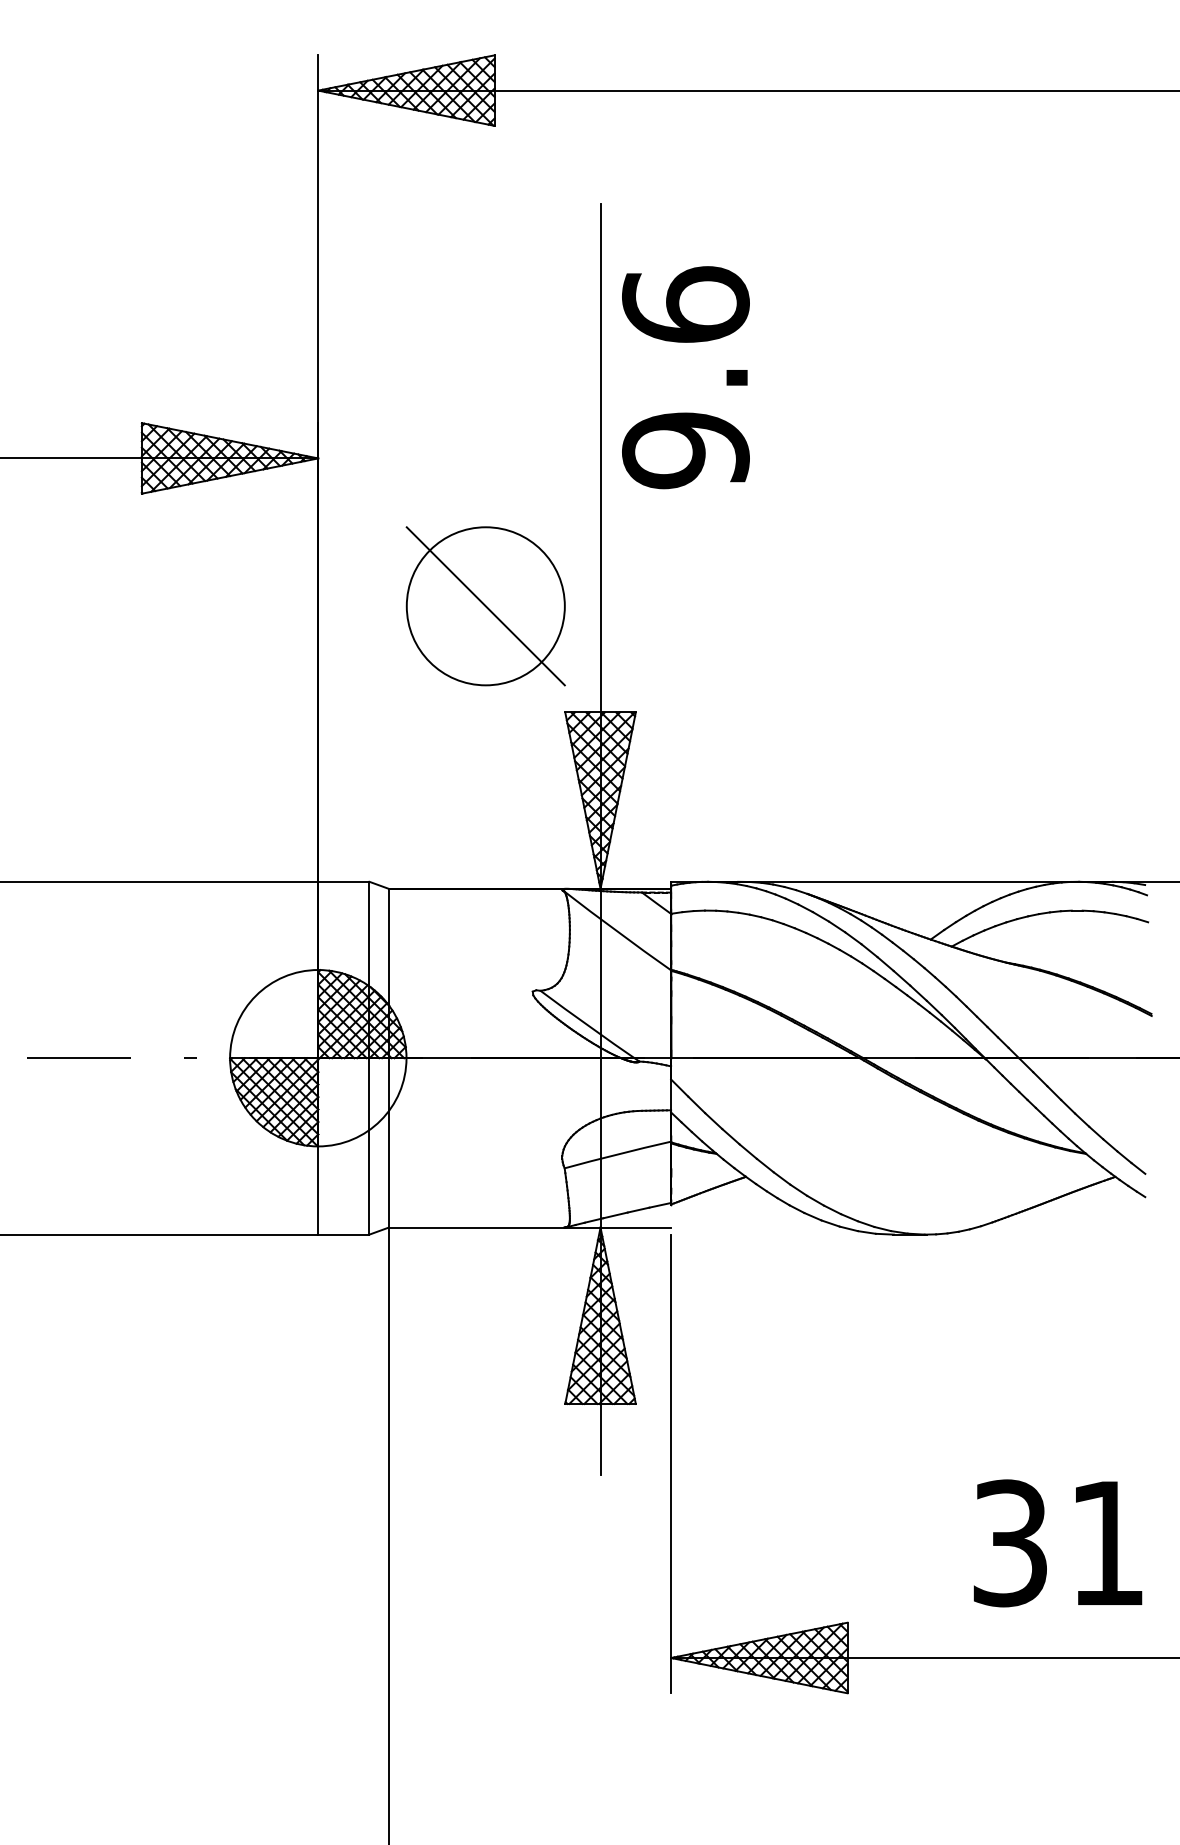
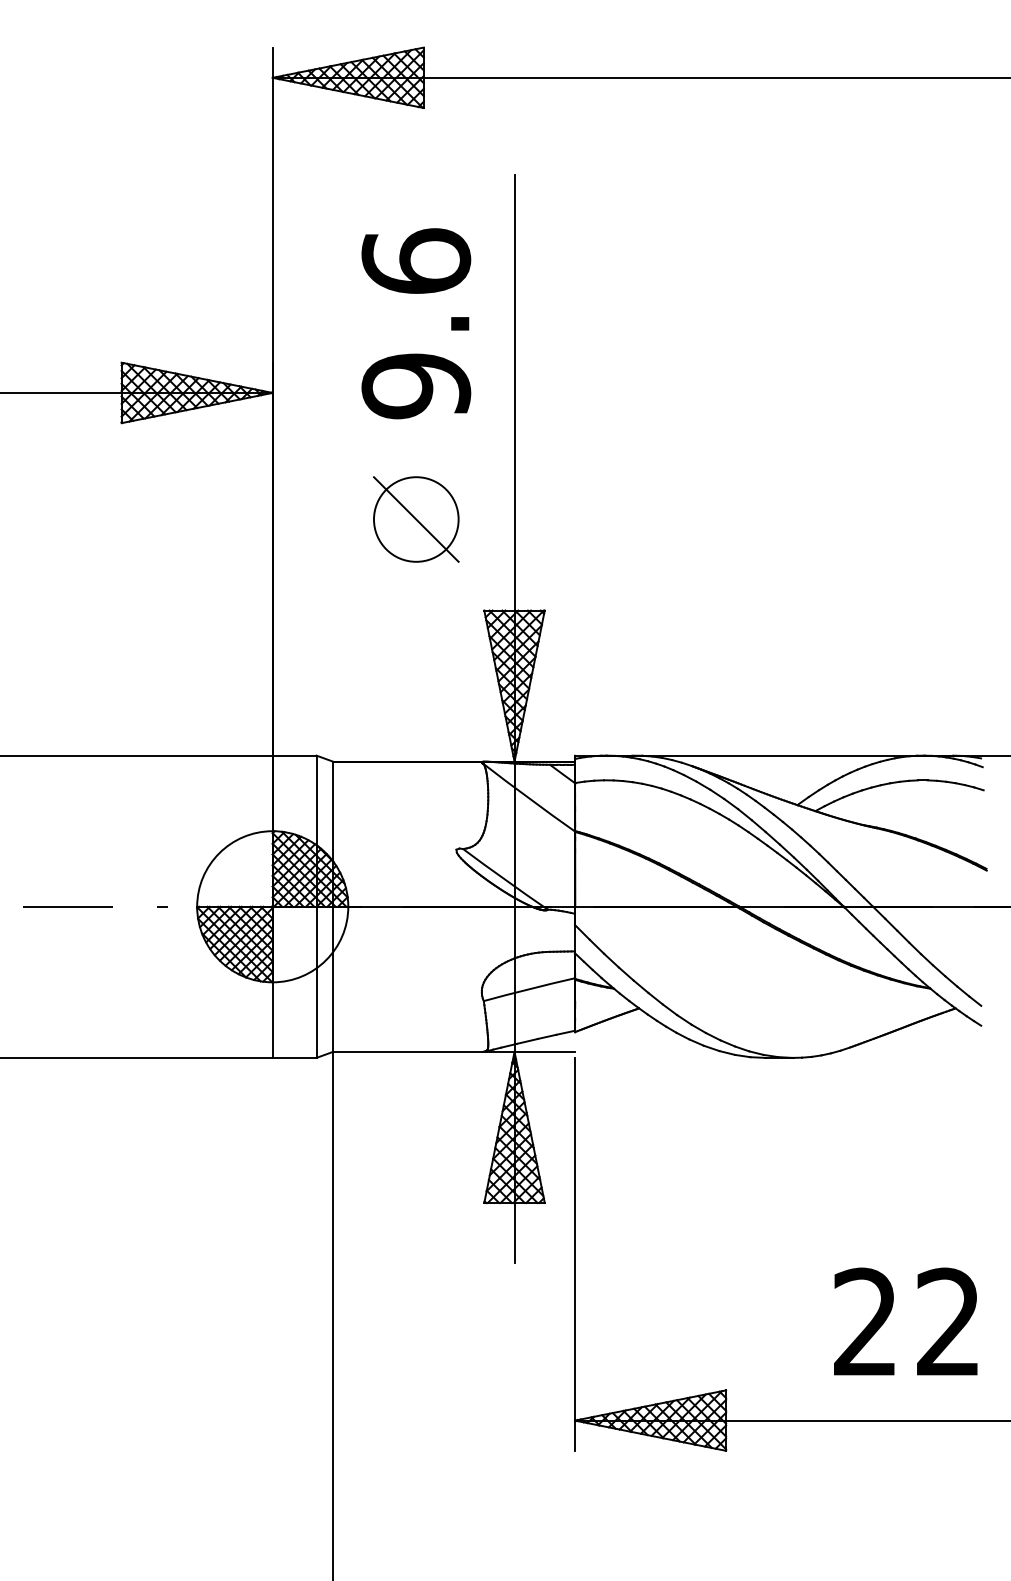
text: (685, 377) -> (415, 323), moved
part: (485, 605) -> (415, 518), size x0.62
text: (1057, 1543) -> (906, 1322), 31 -> 22

